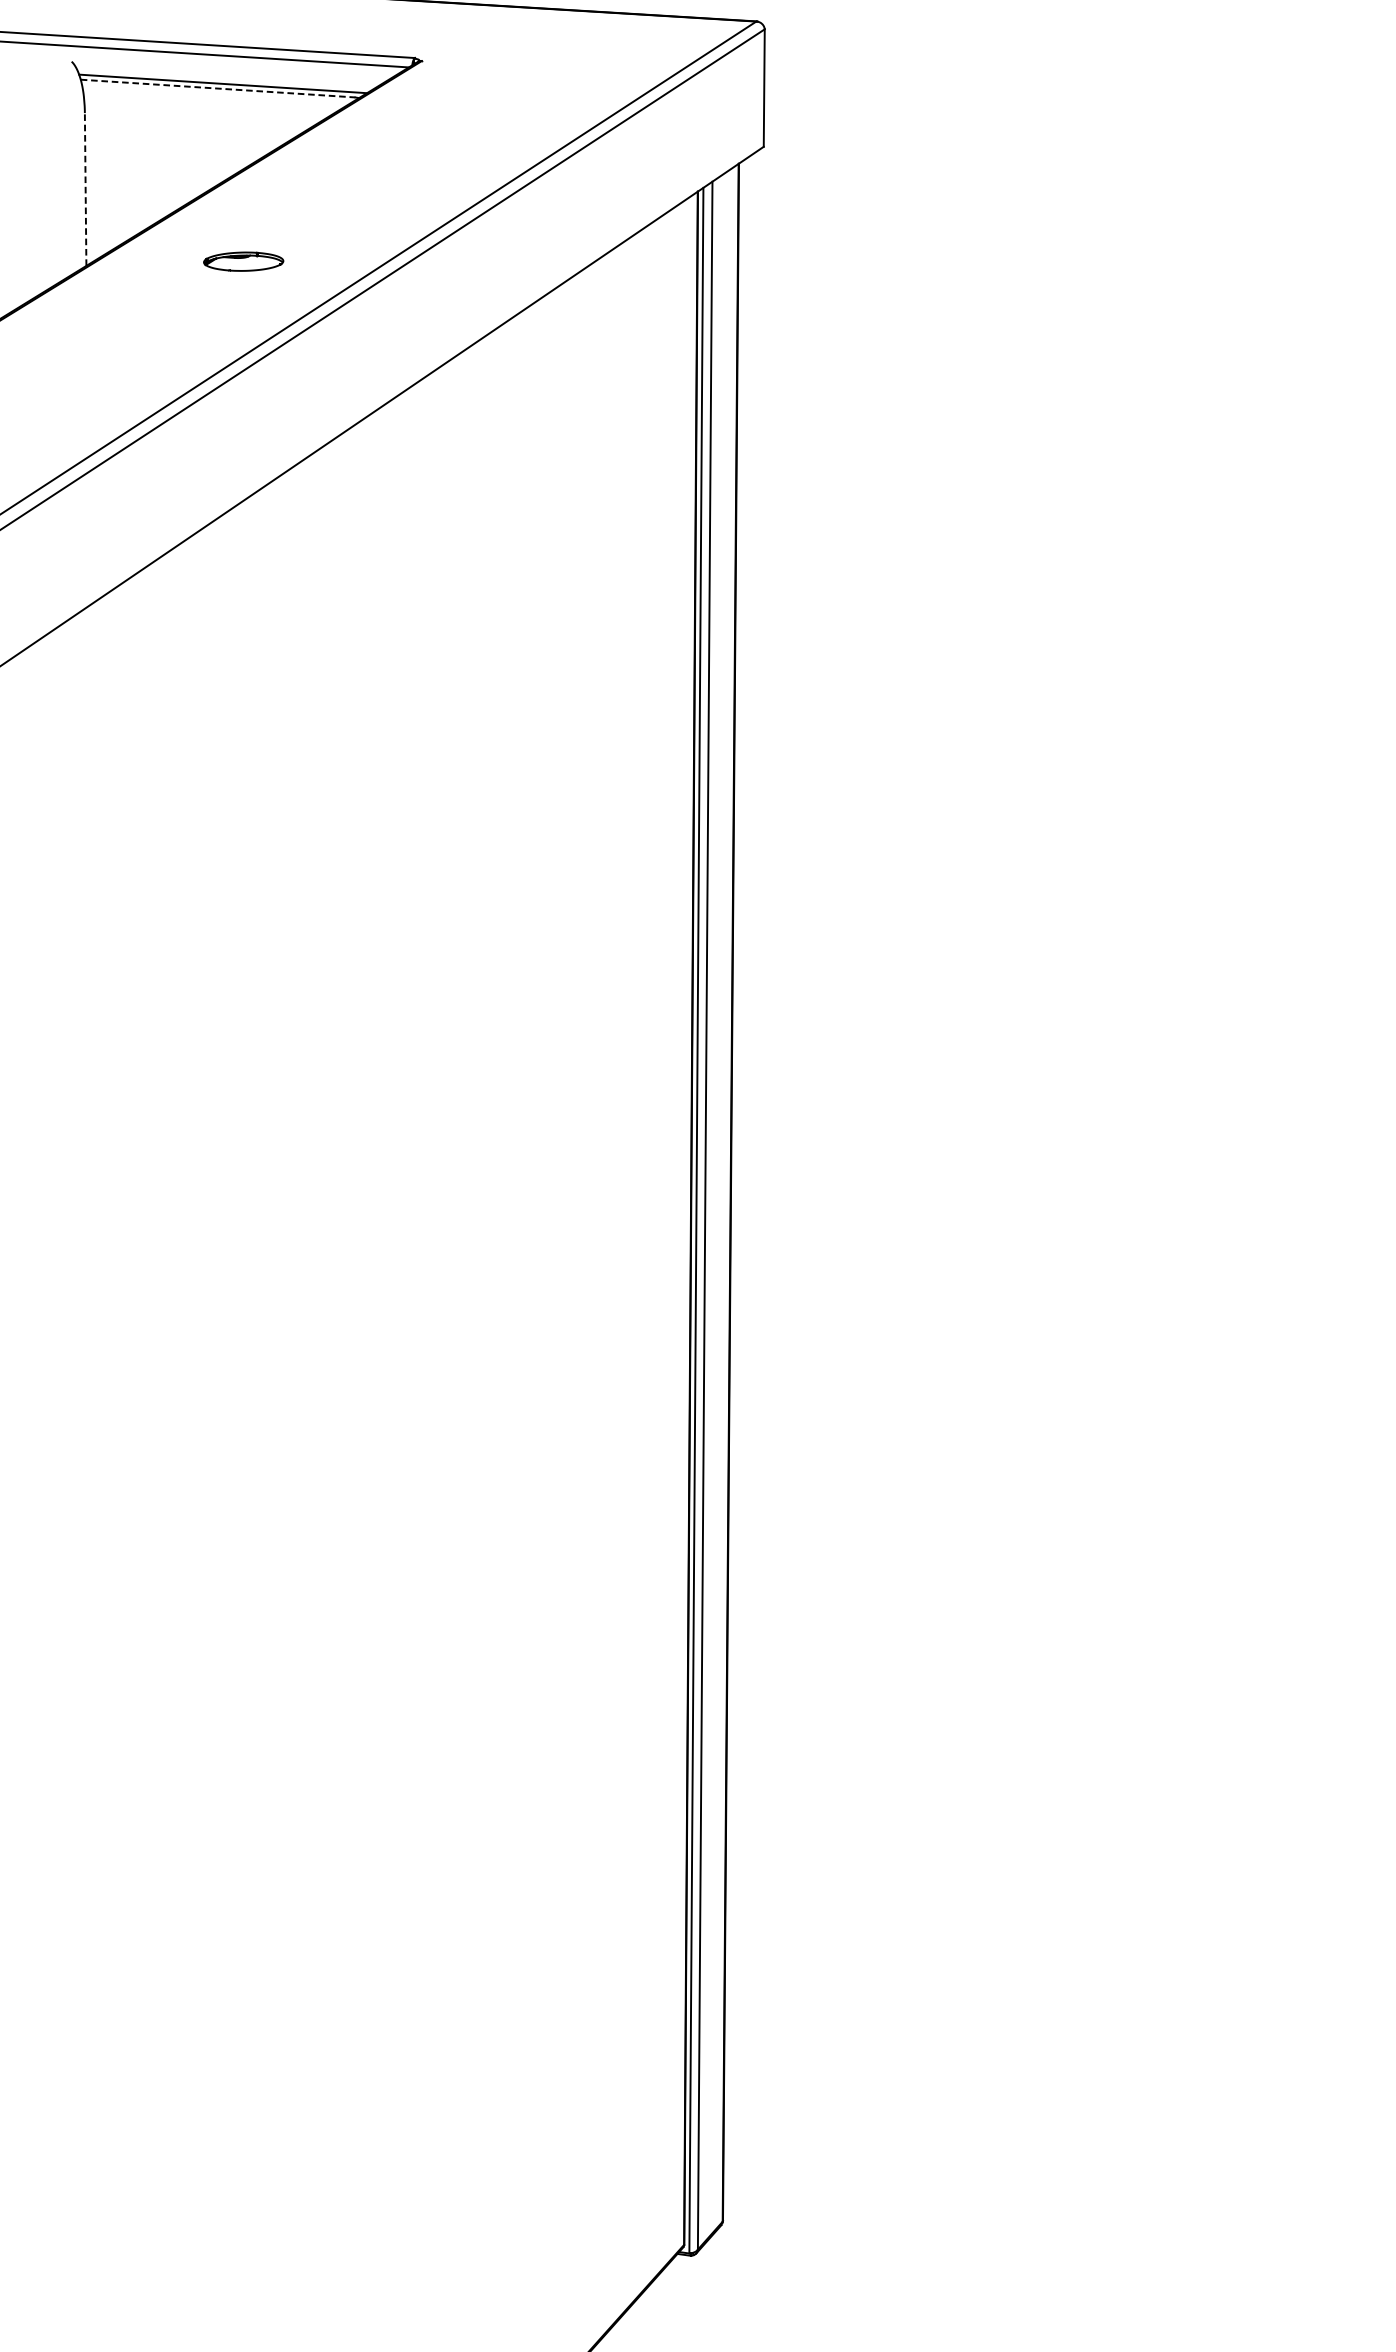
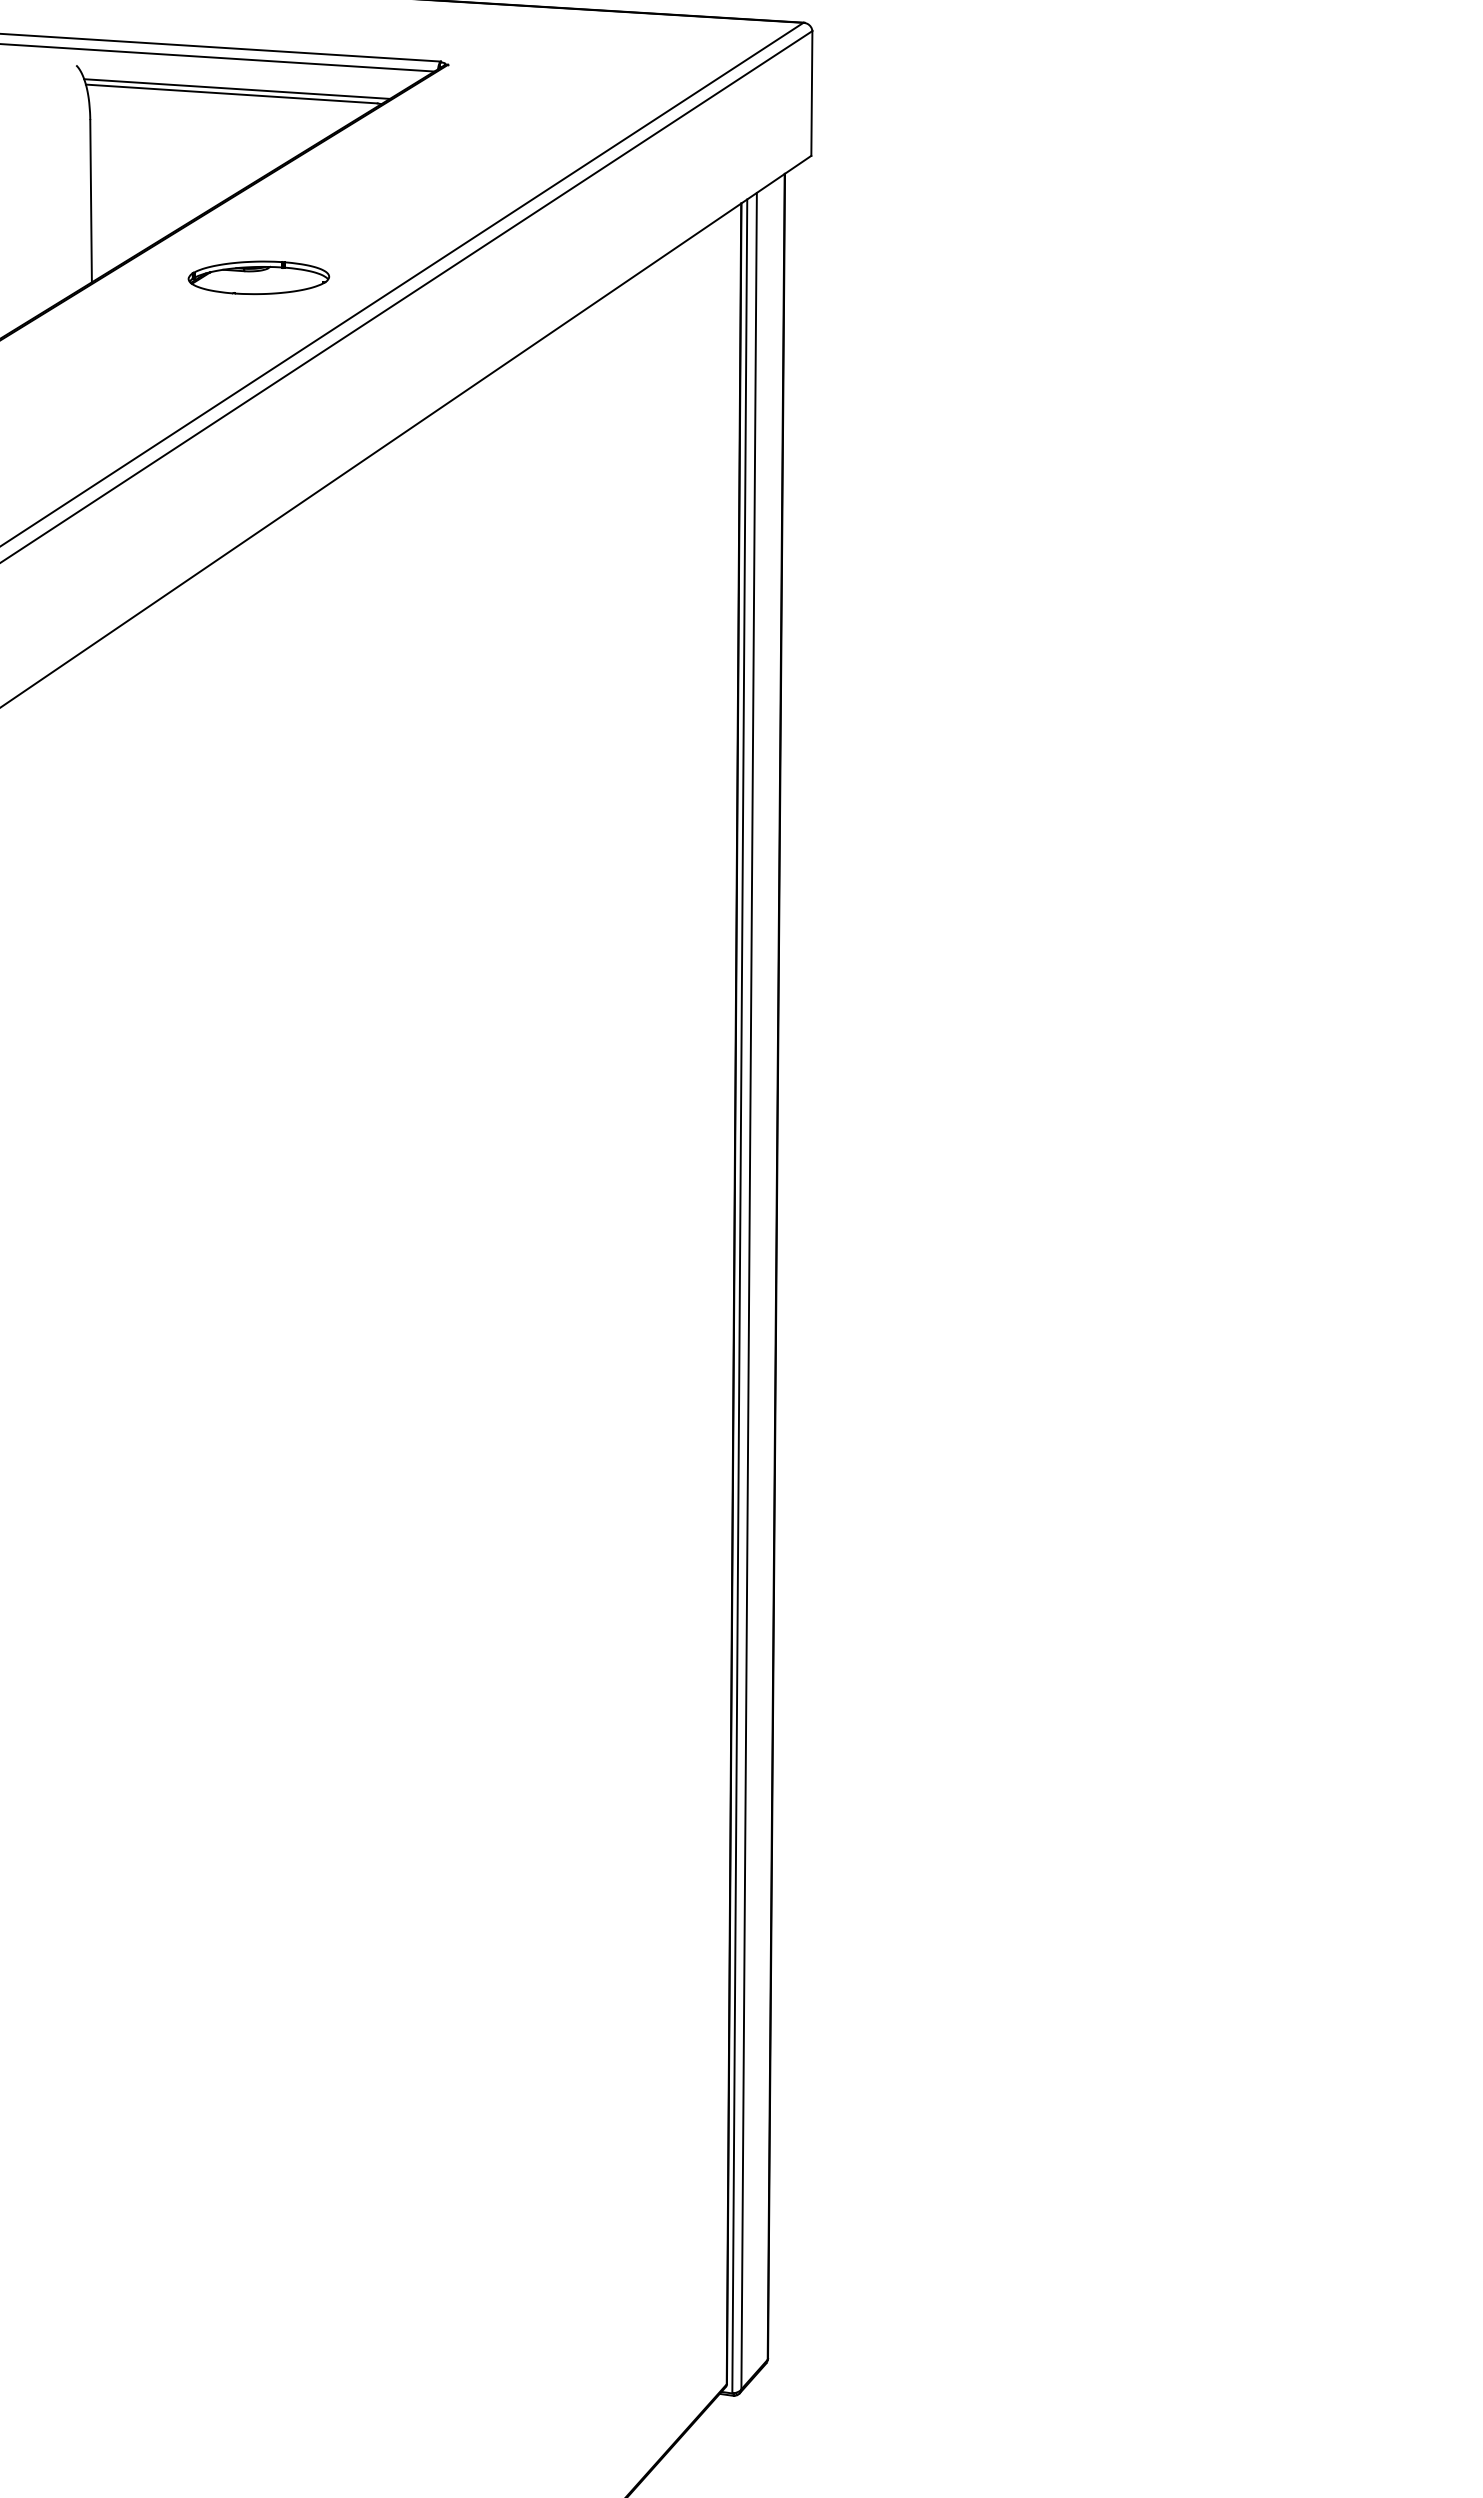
line: (218, 89) -> (232, 94), dashed -> solid
line: (86, 188) -> (91, 200), dashed -> solid
part: (243, 261) -> (258, 277), size x1.67

